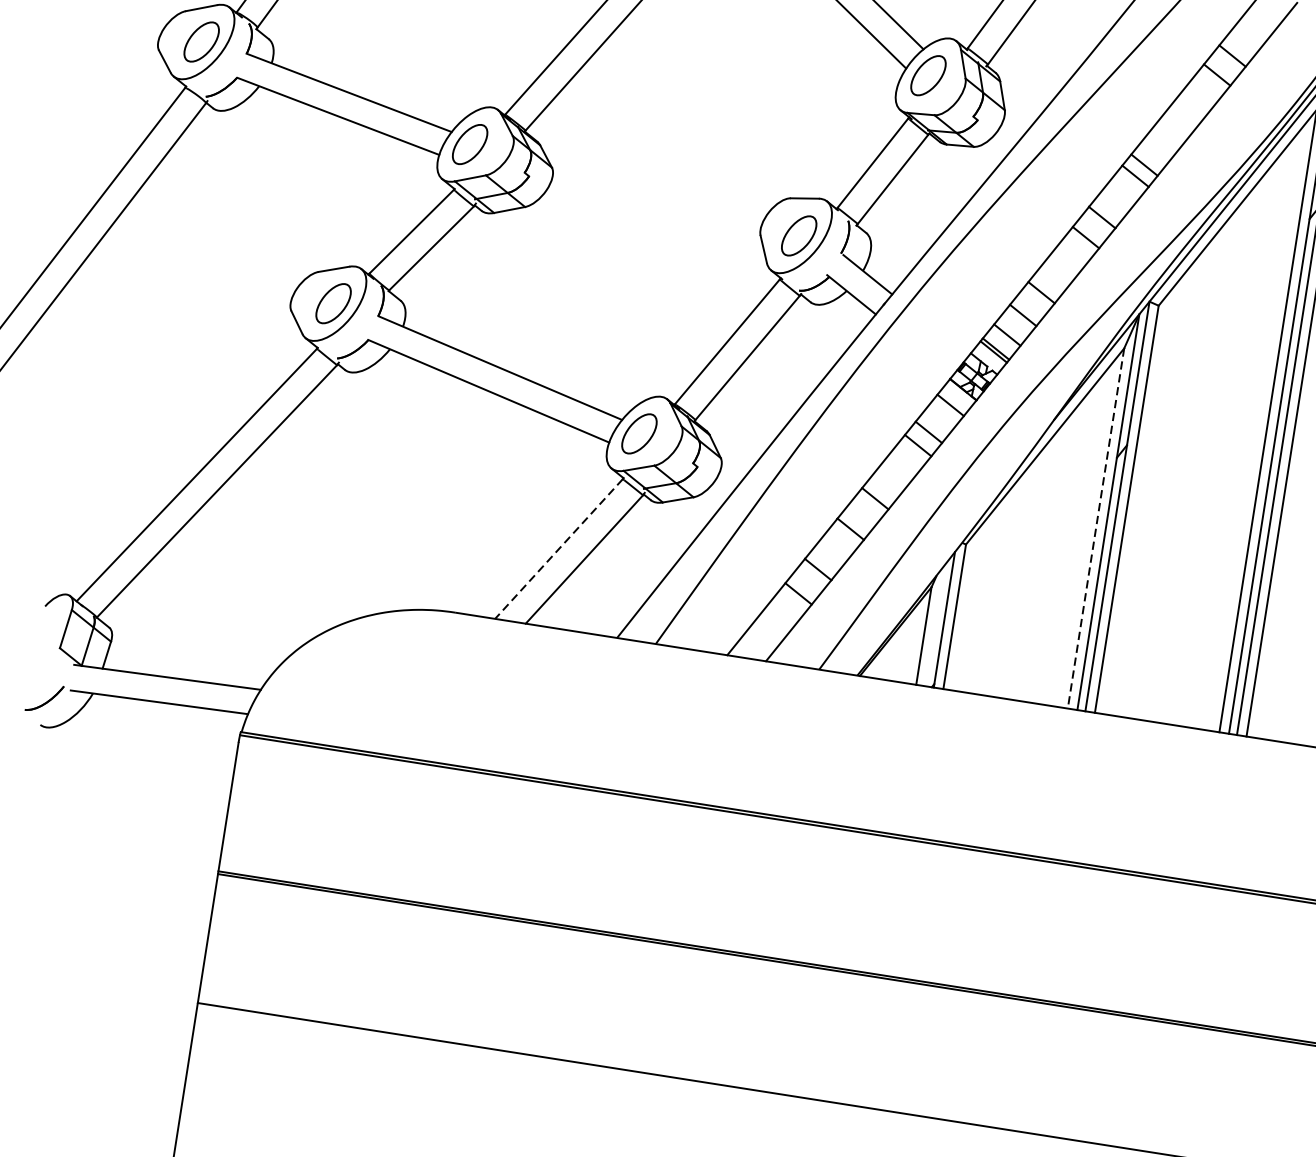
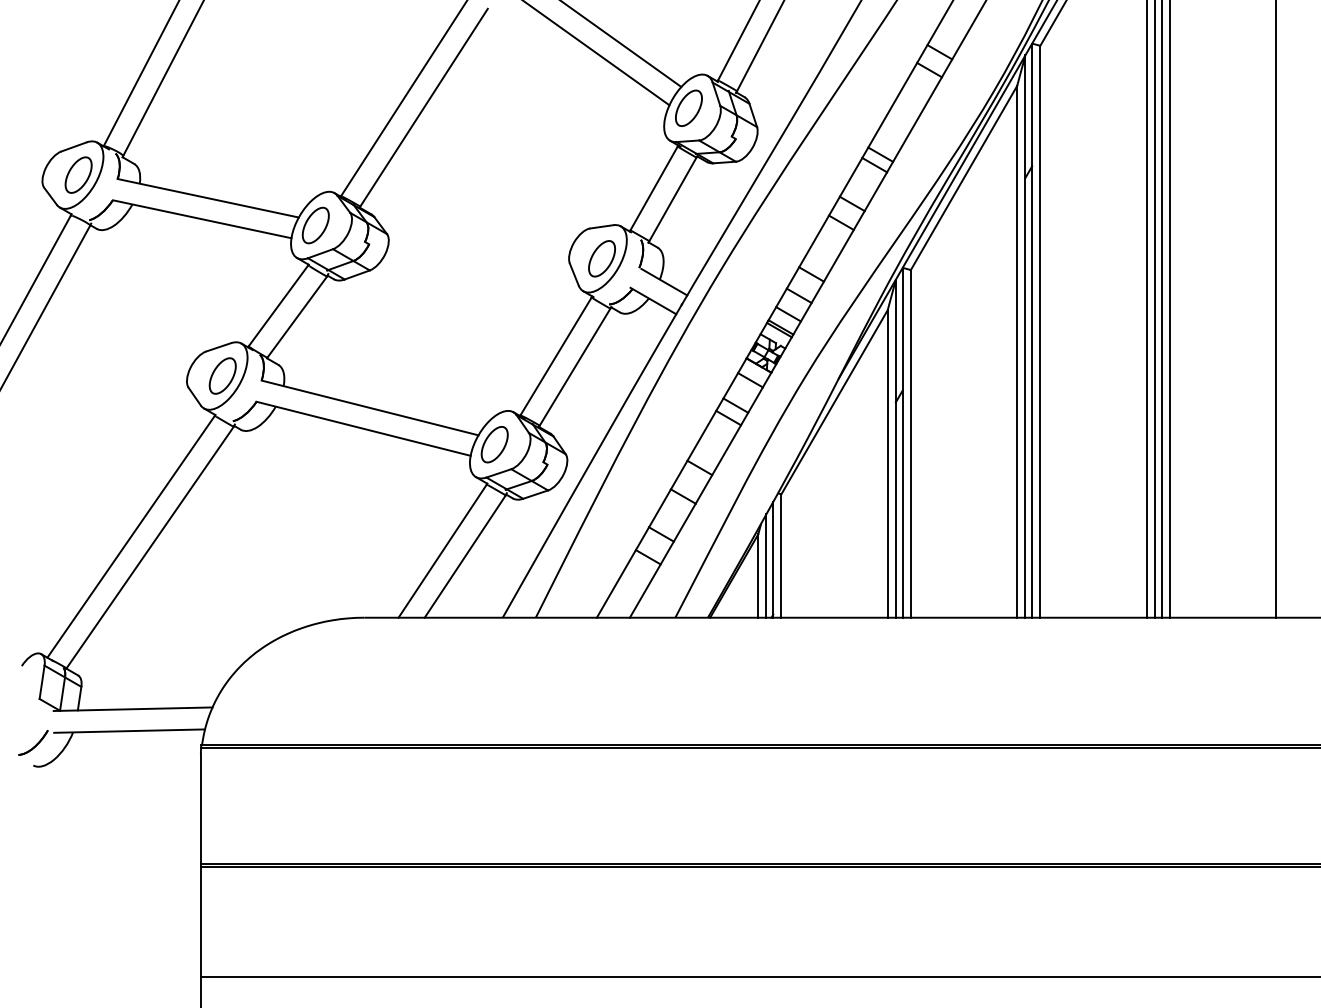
line: (1095, 527) -> (887, 463), dashed -> solid
line: (558, 549) -> (442, 551), dashed -> solid
line: (935, 625) -> (766, 565), added

